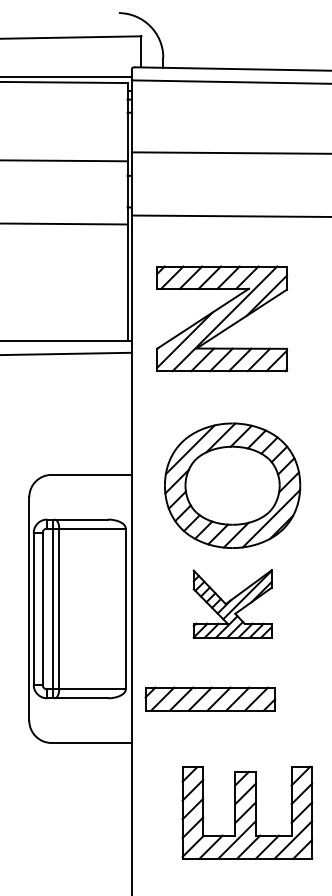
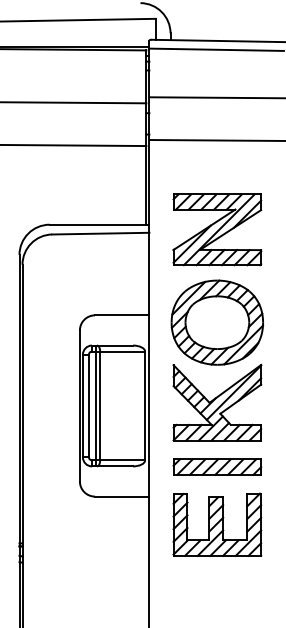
part: (222, 318) -> (217, 229), moved
part: (232, 603) -> (217, 402), size x1.67
part: (210, 698) -> (217, 466), moved
part: (247, 812) -> (217, 524), moved

